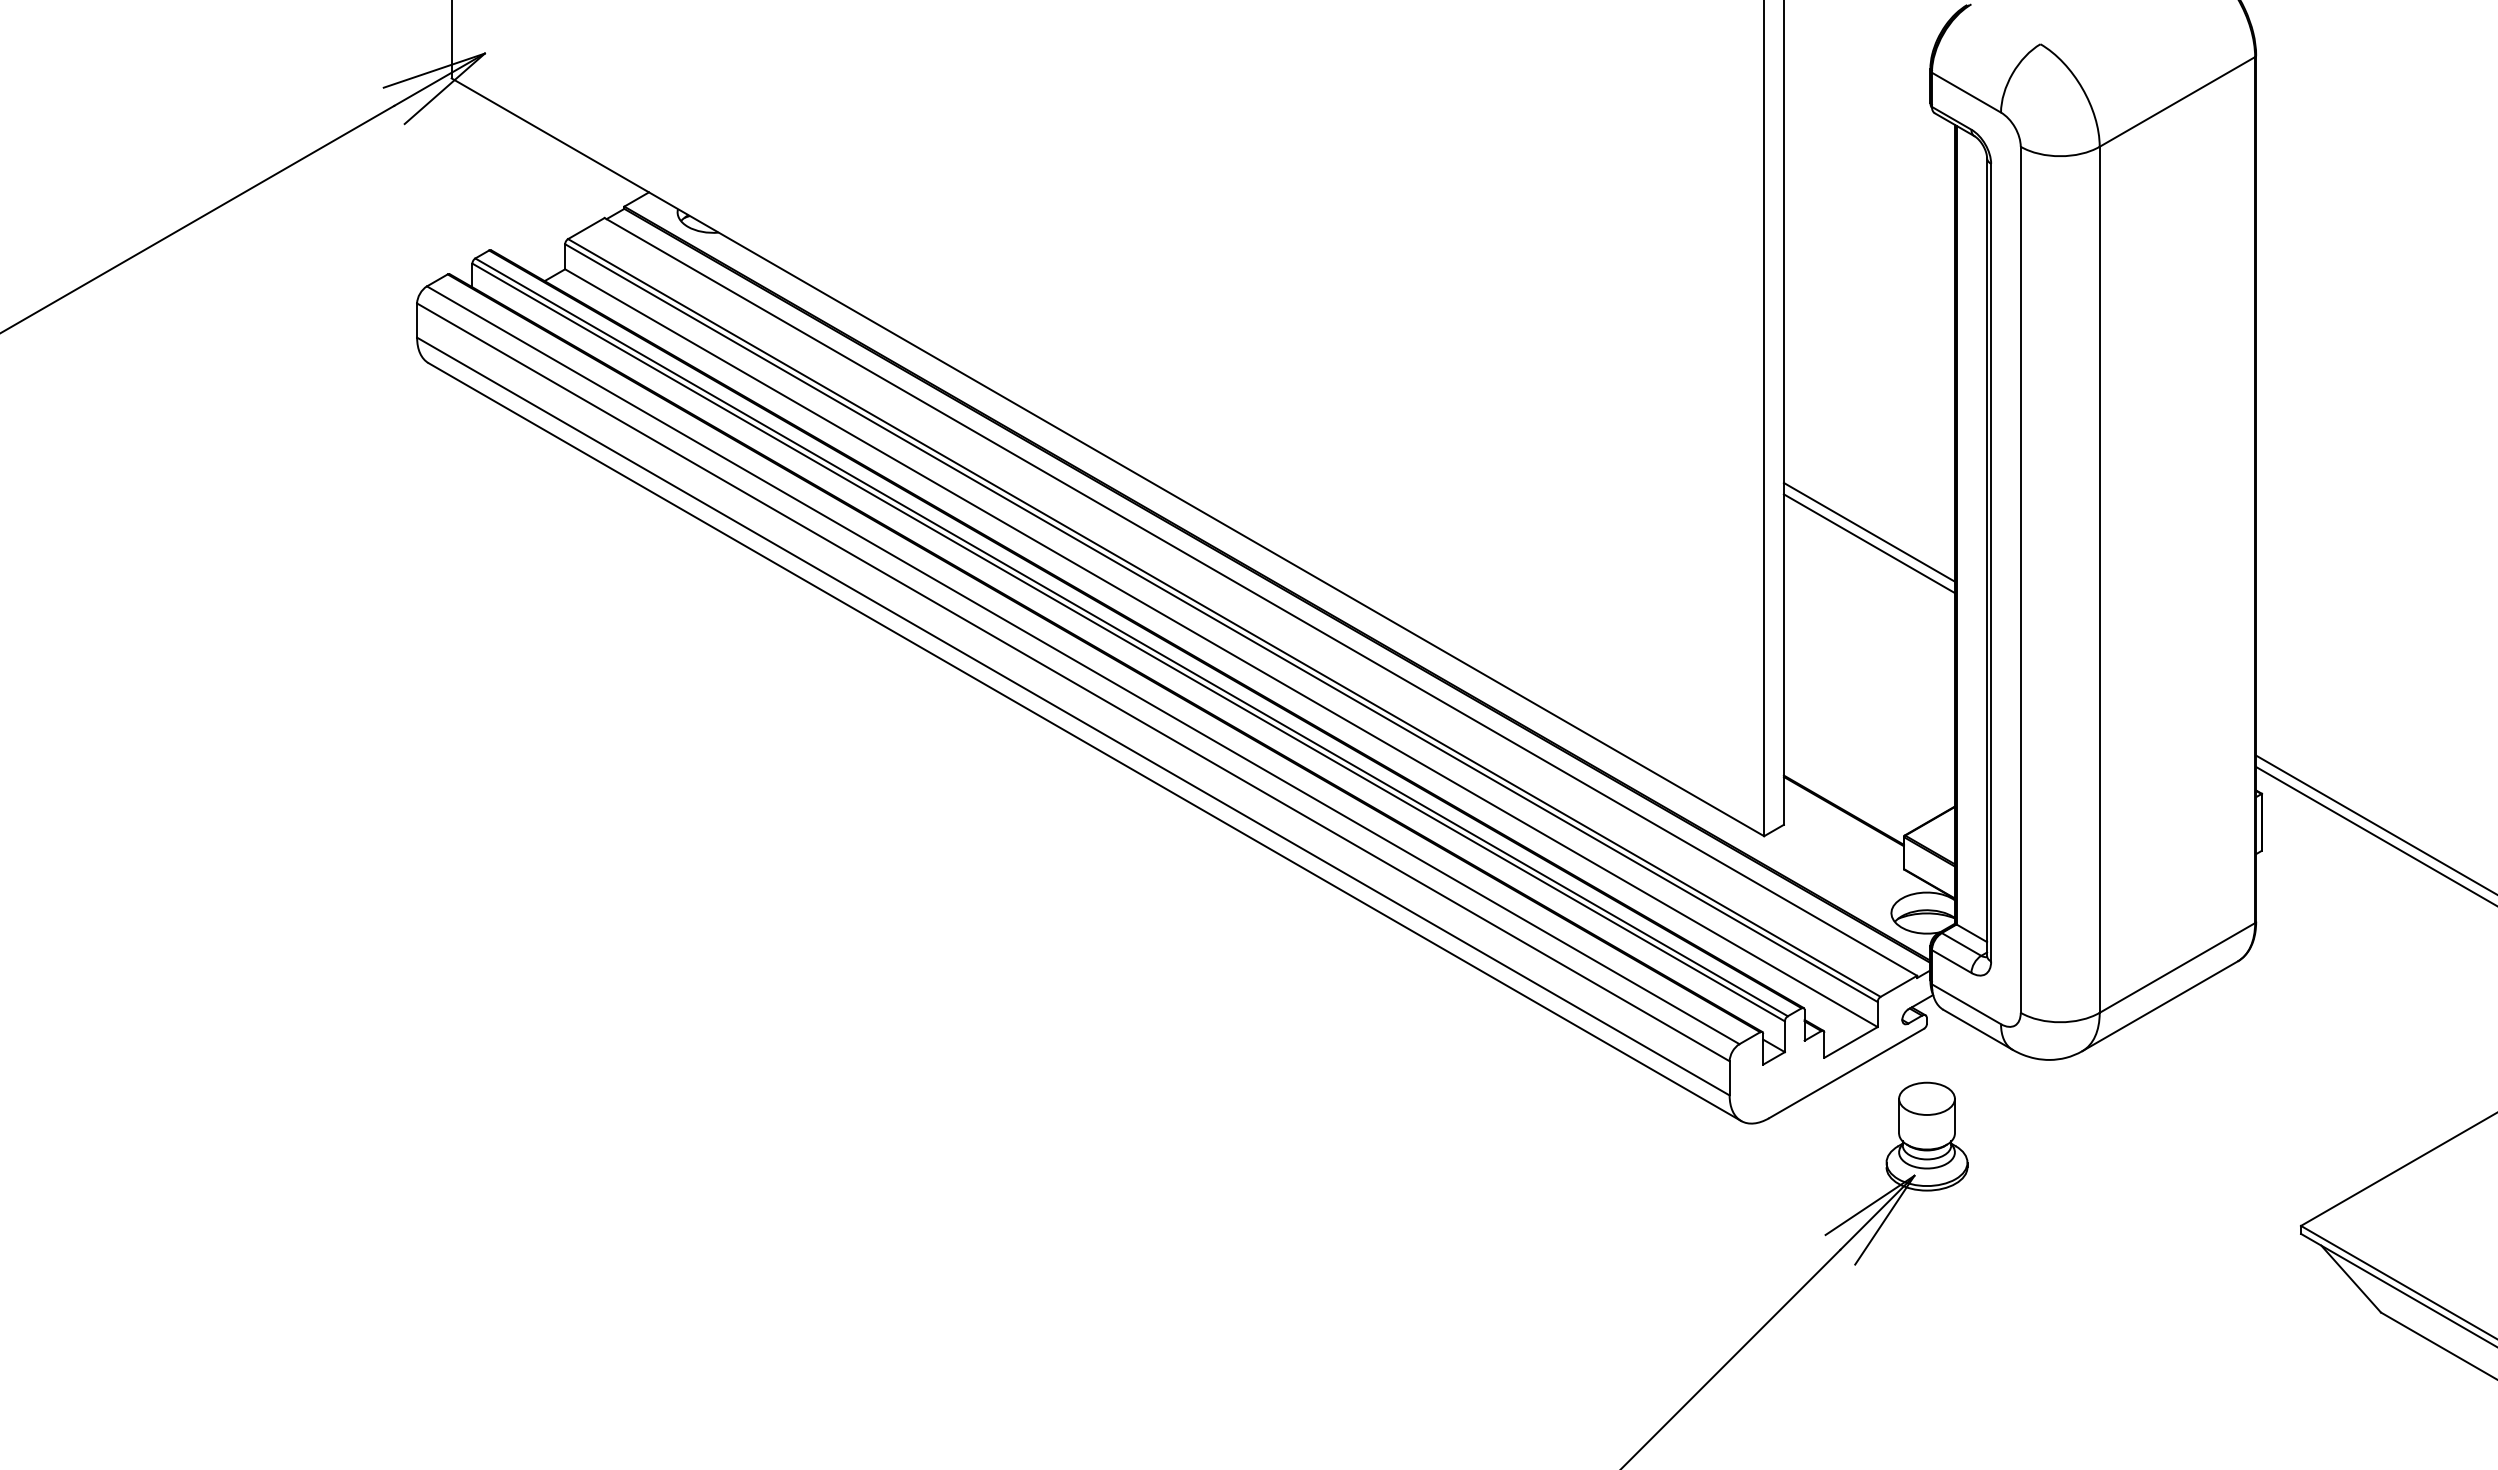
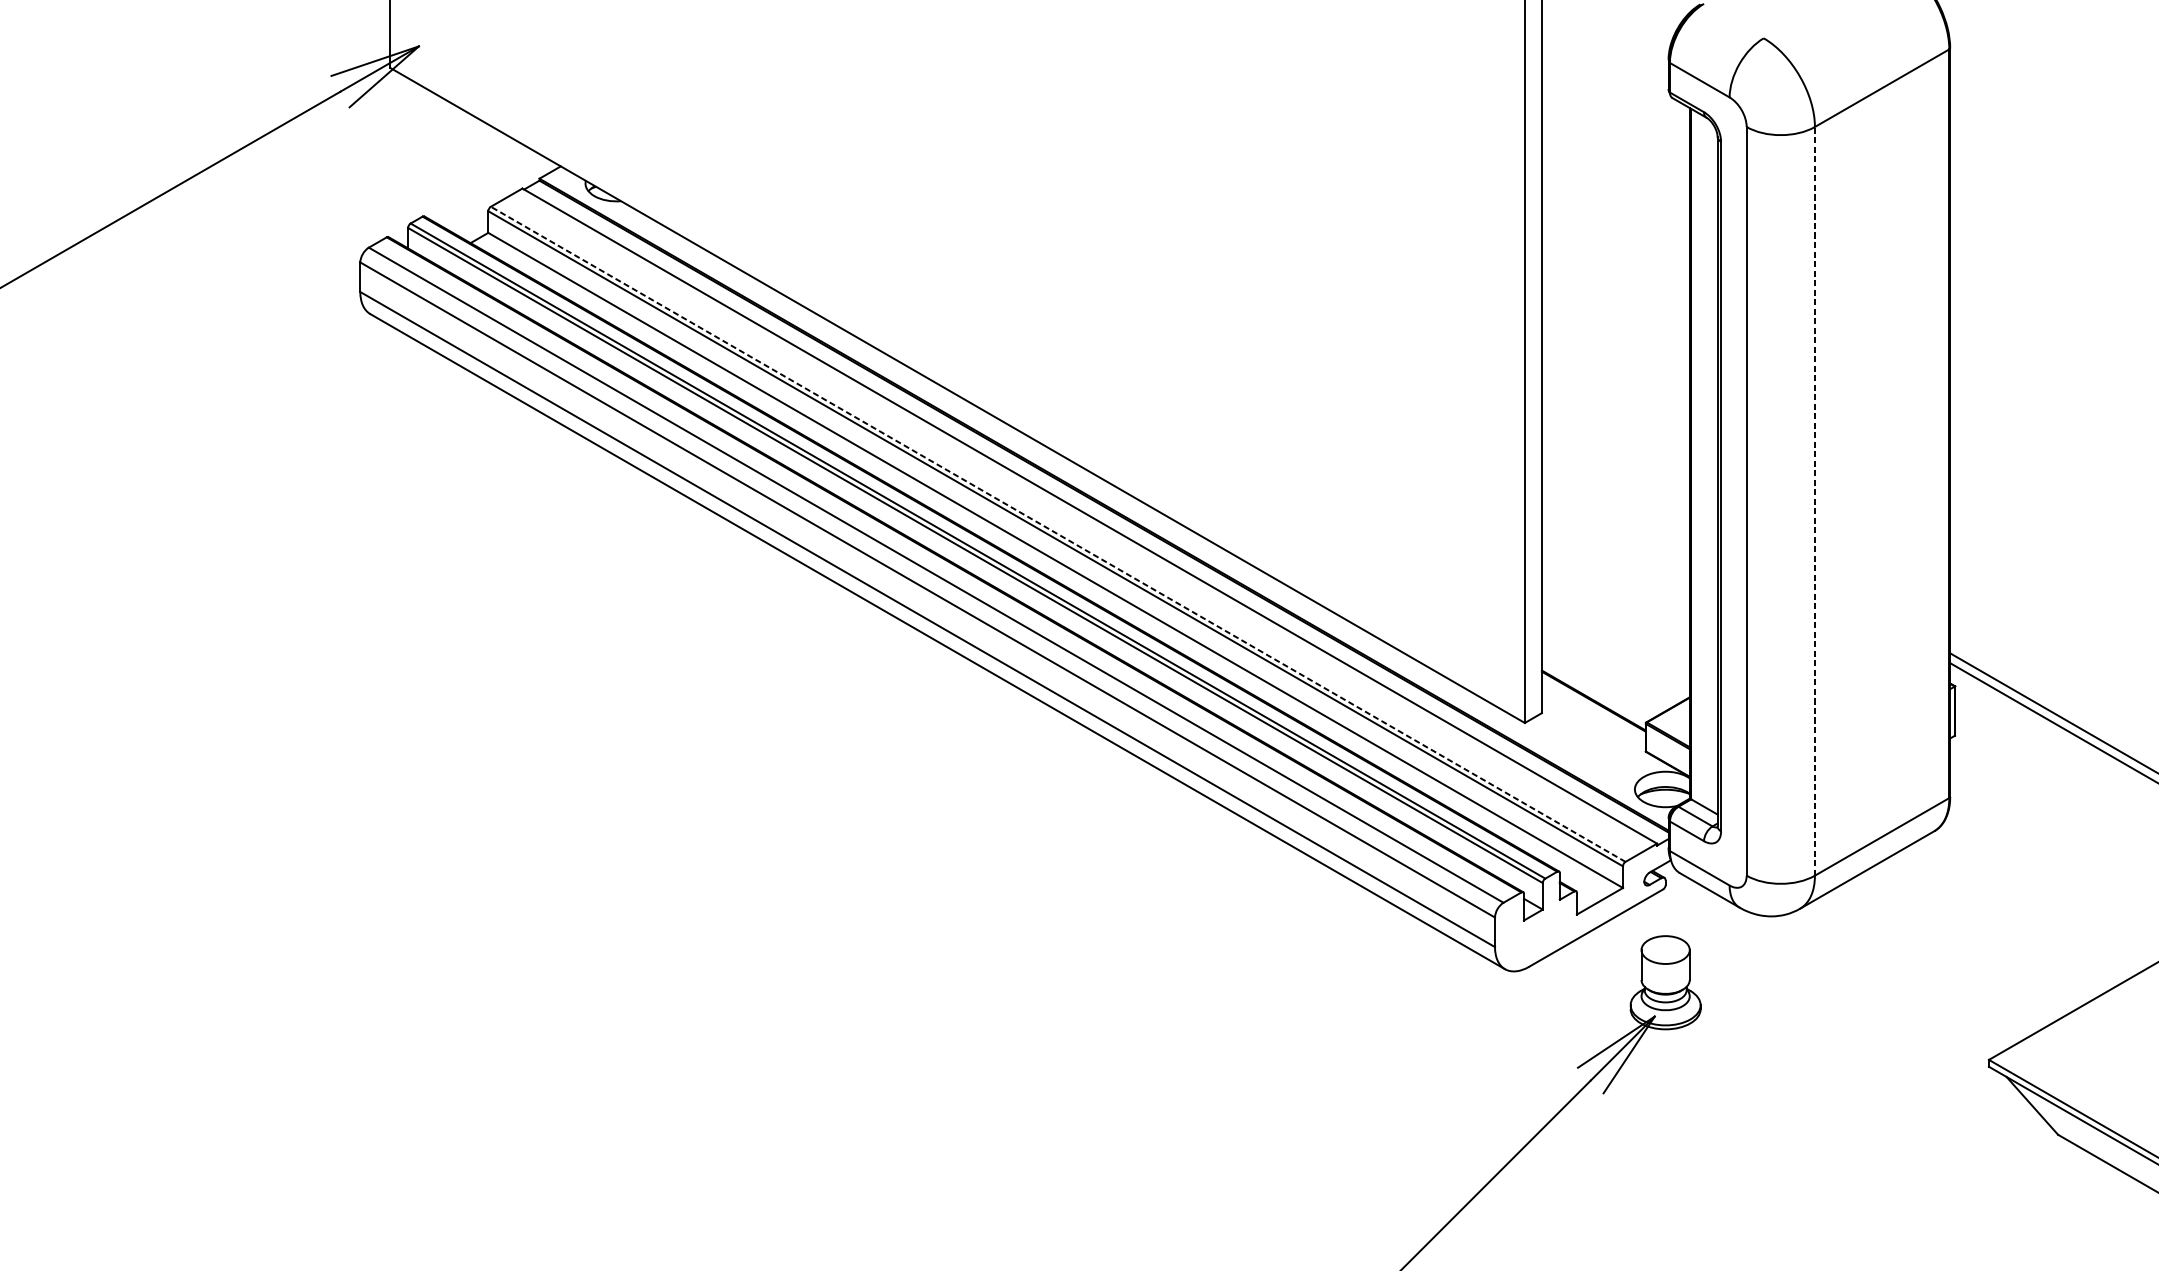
line: (1869, 531) -> (1615, 459), removed
line: (1869, 543) -> (1615, 469), removed
line: (2099, 579) -> (1814, 501), solid -> dashed
line: (1224, 617) -> (1058, 533), solid -> dashed

